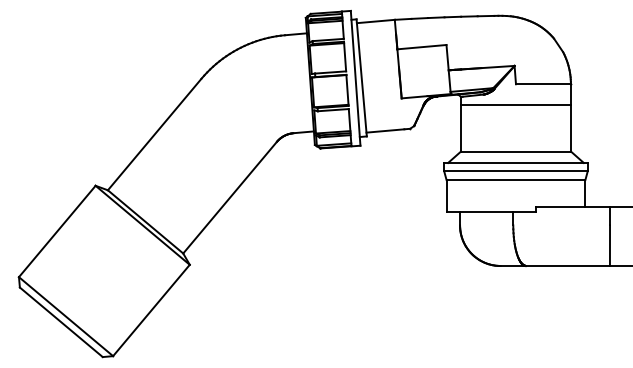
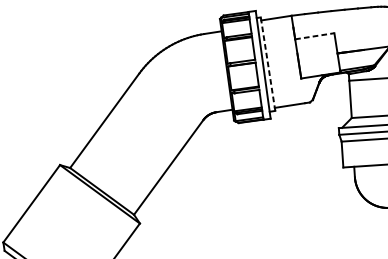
line: (421, 47) -> (314, 36), solid -> dashed
line: (361, 77) -> (267, 63), solid -> dashed

